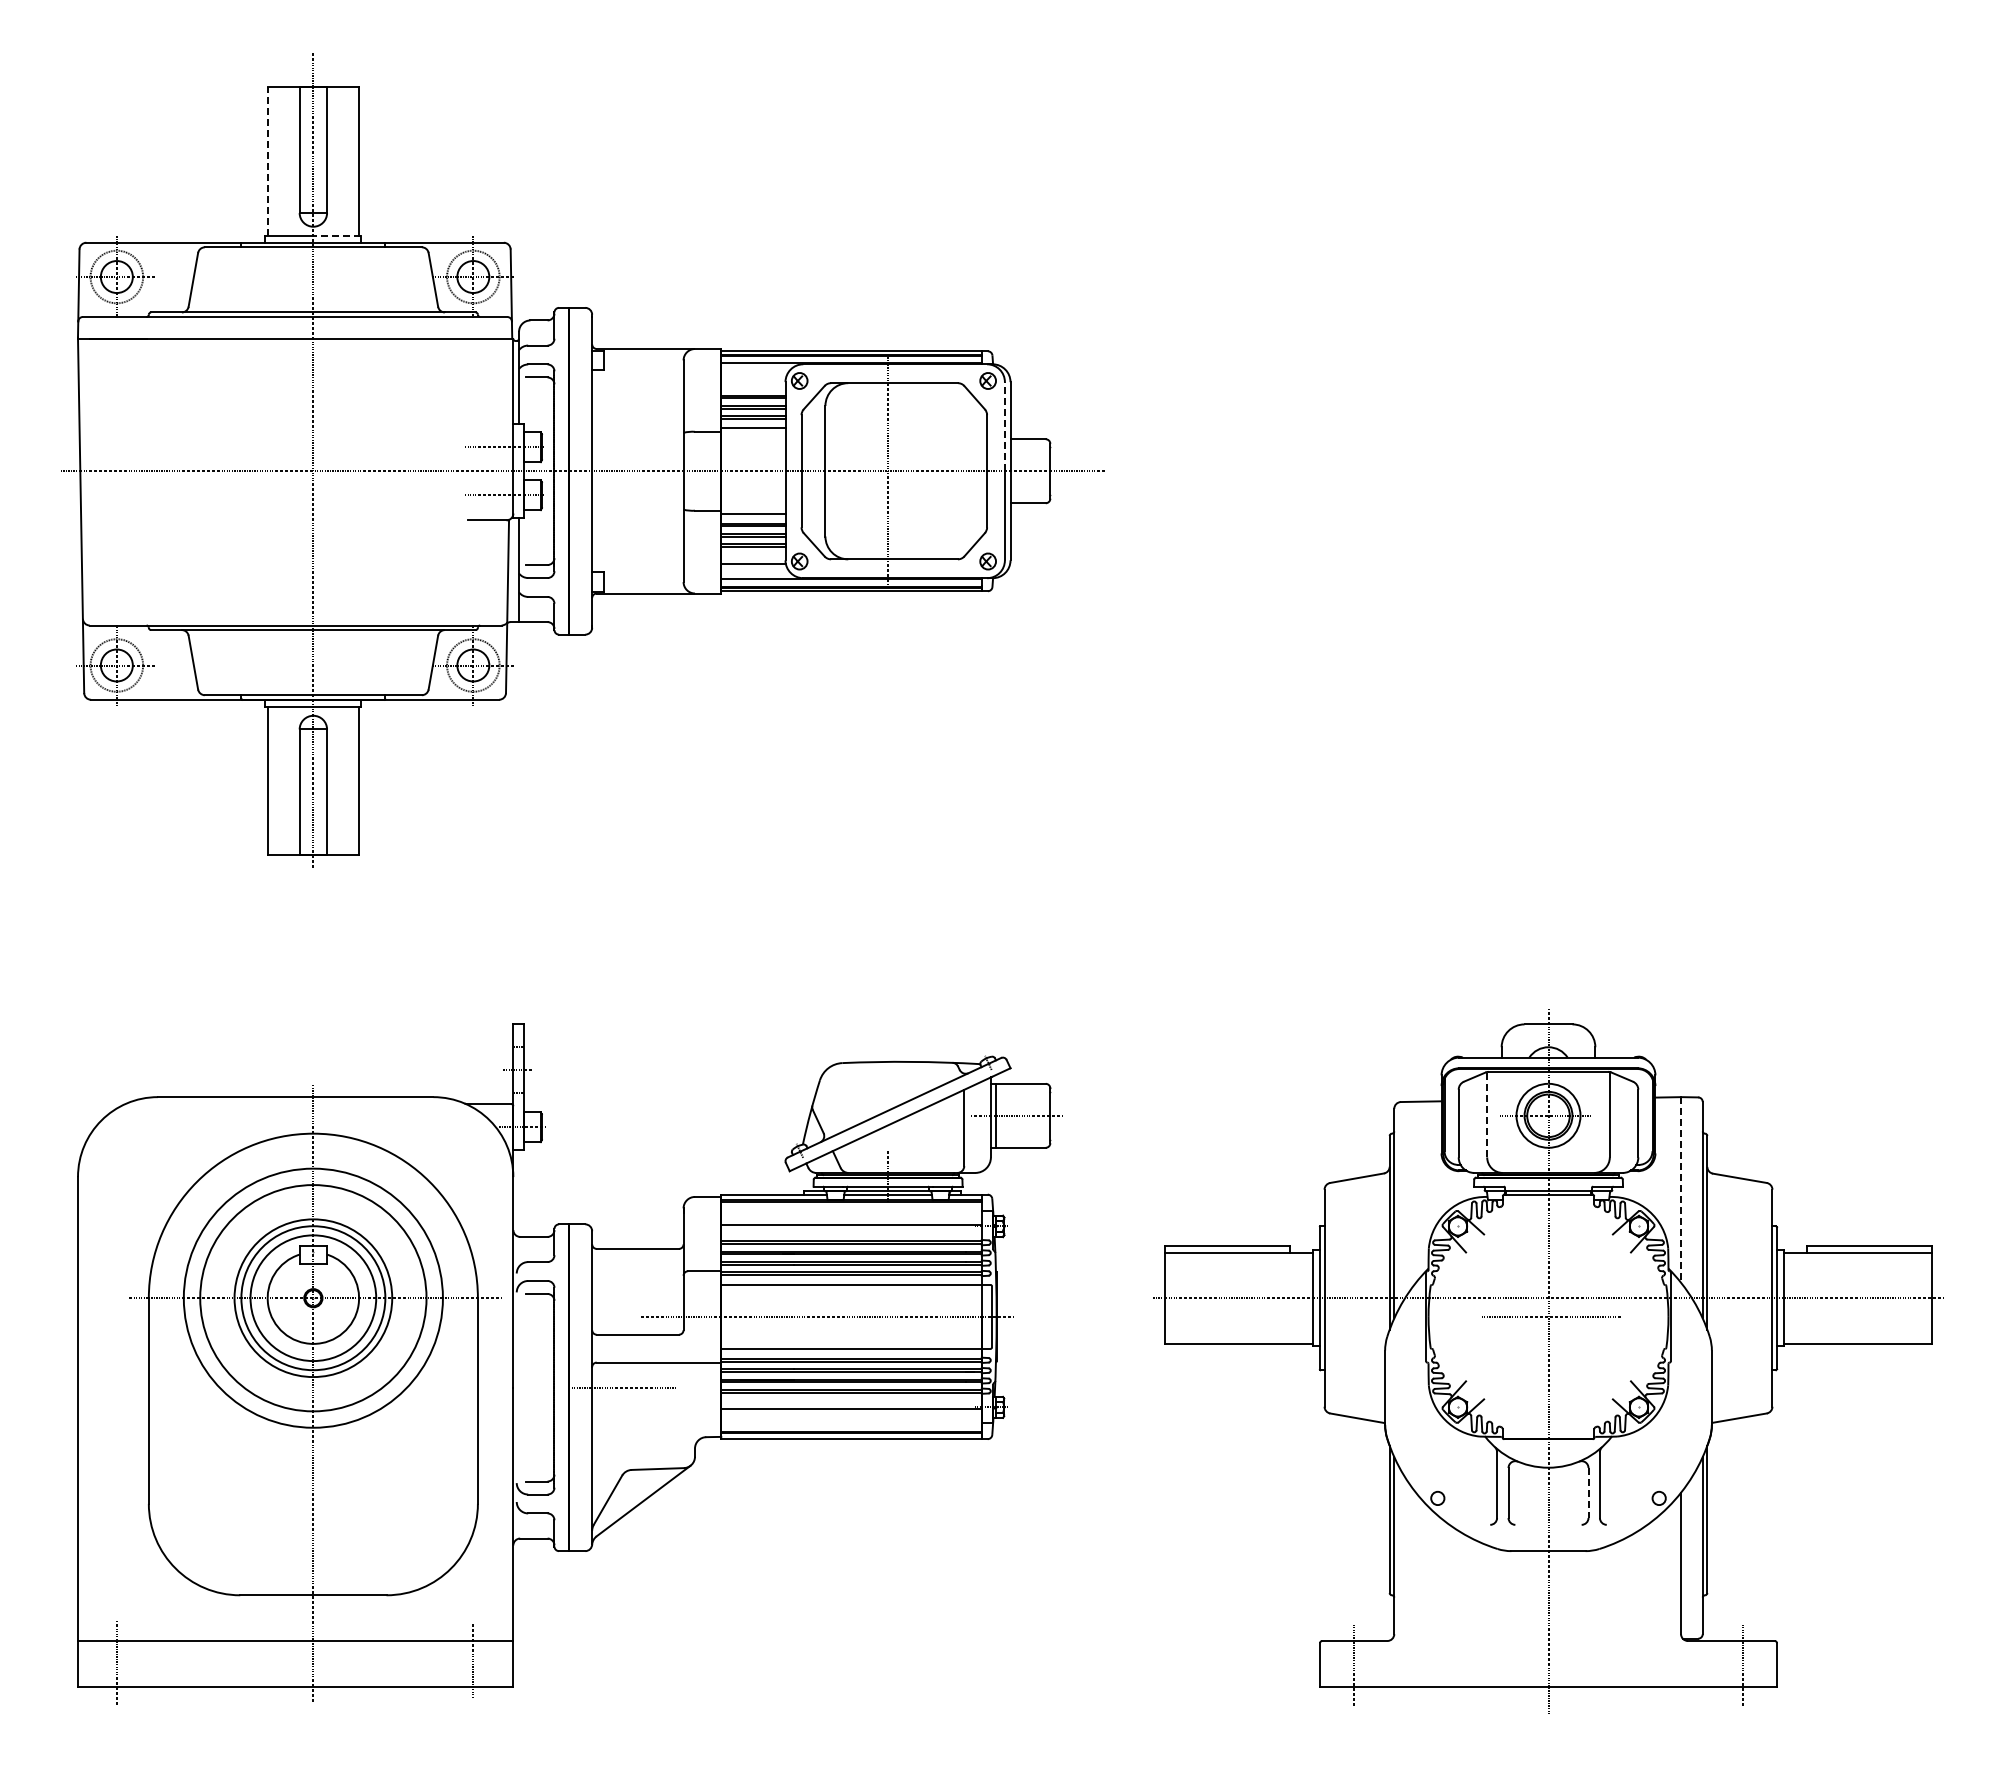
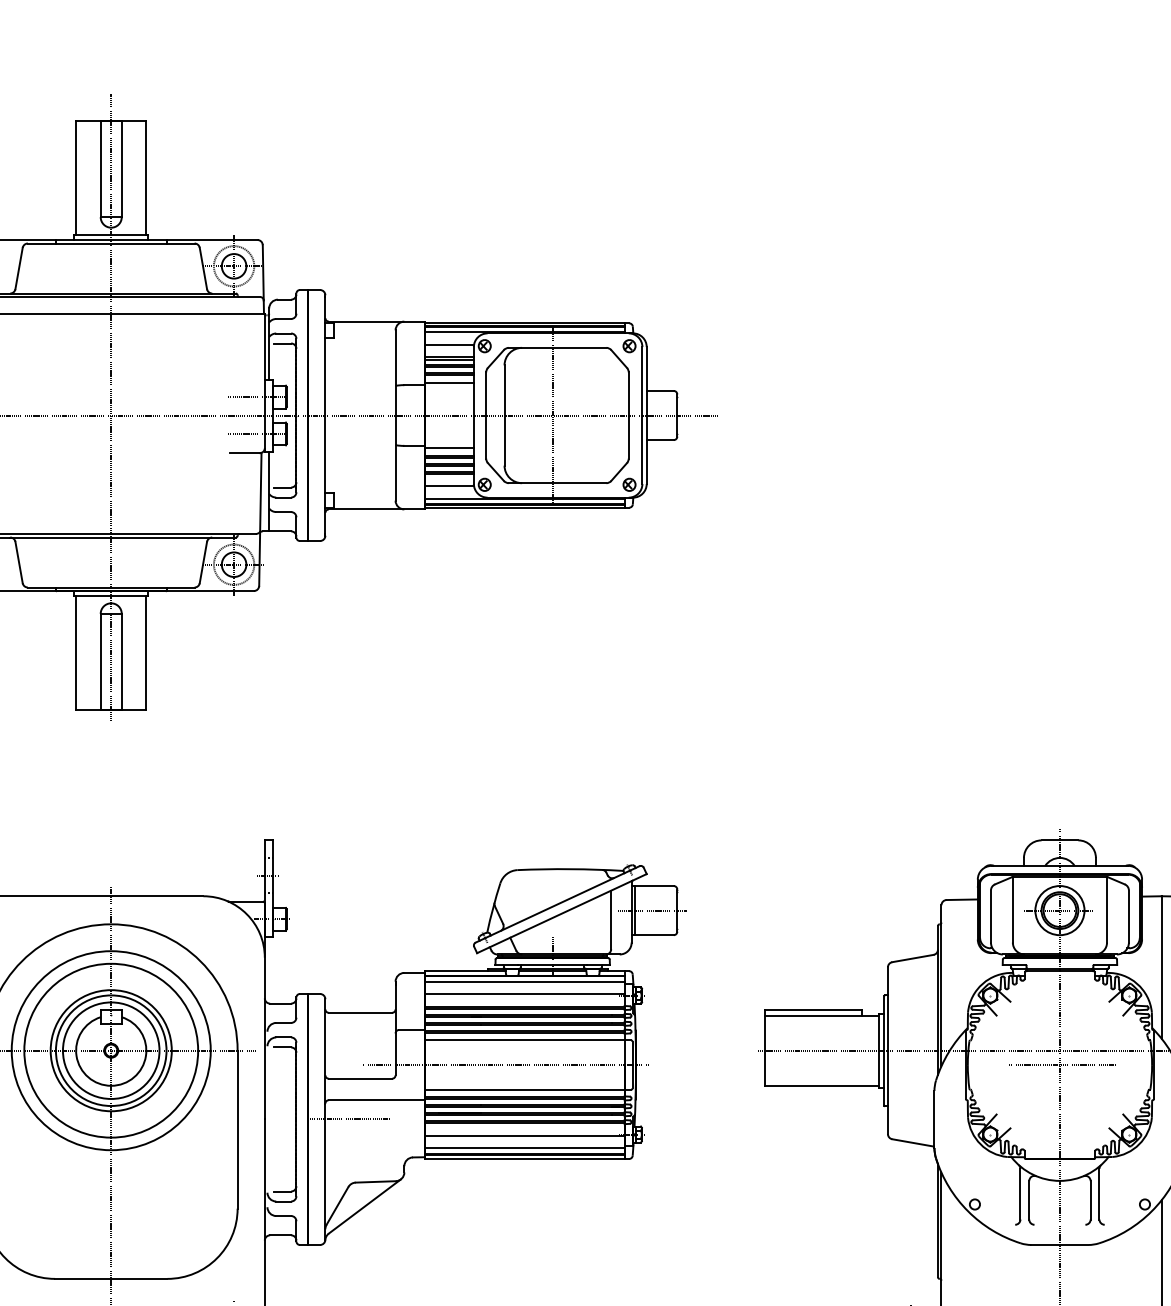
line: (267, 161) -> (76, 177), dashed -> solid
line: (337, 235) -> (129, 234), dashed -> solid
line: (753, 378) -> (449, 344), added
line: (1004, 426) -> (642, 381), dashed -> solid
line: (1487, 1114) -> (1013, 909), dashed -> solid
line: (1681, 1189) -> (1162, 967), dashed -> solid
line: (851, 1208) -> (524, 981), added
line: (851, 1425) -> (524, 1148), added
line: (1588, 1493) -> (1090, 1200), dashed -> solid

